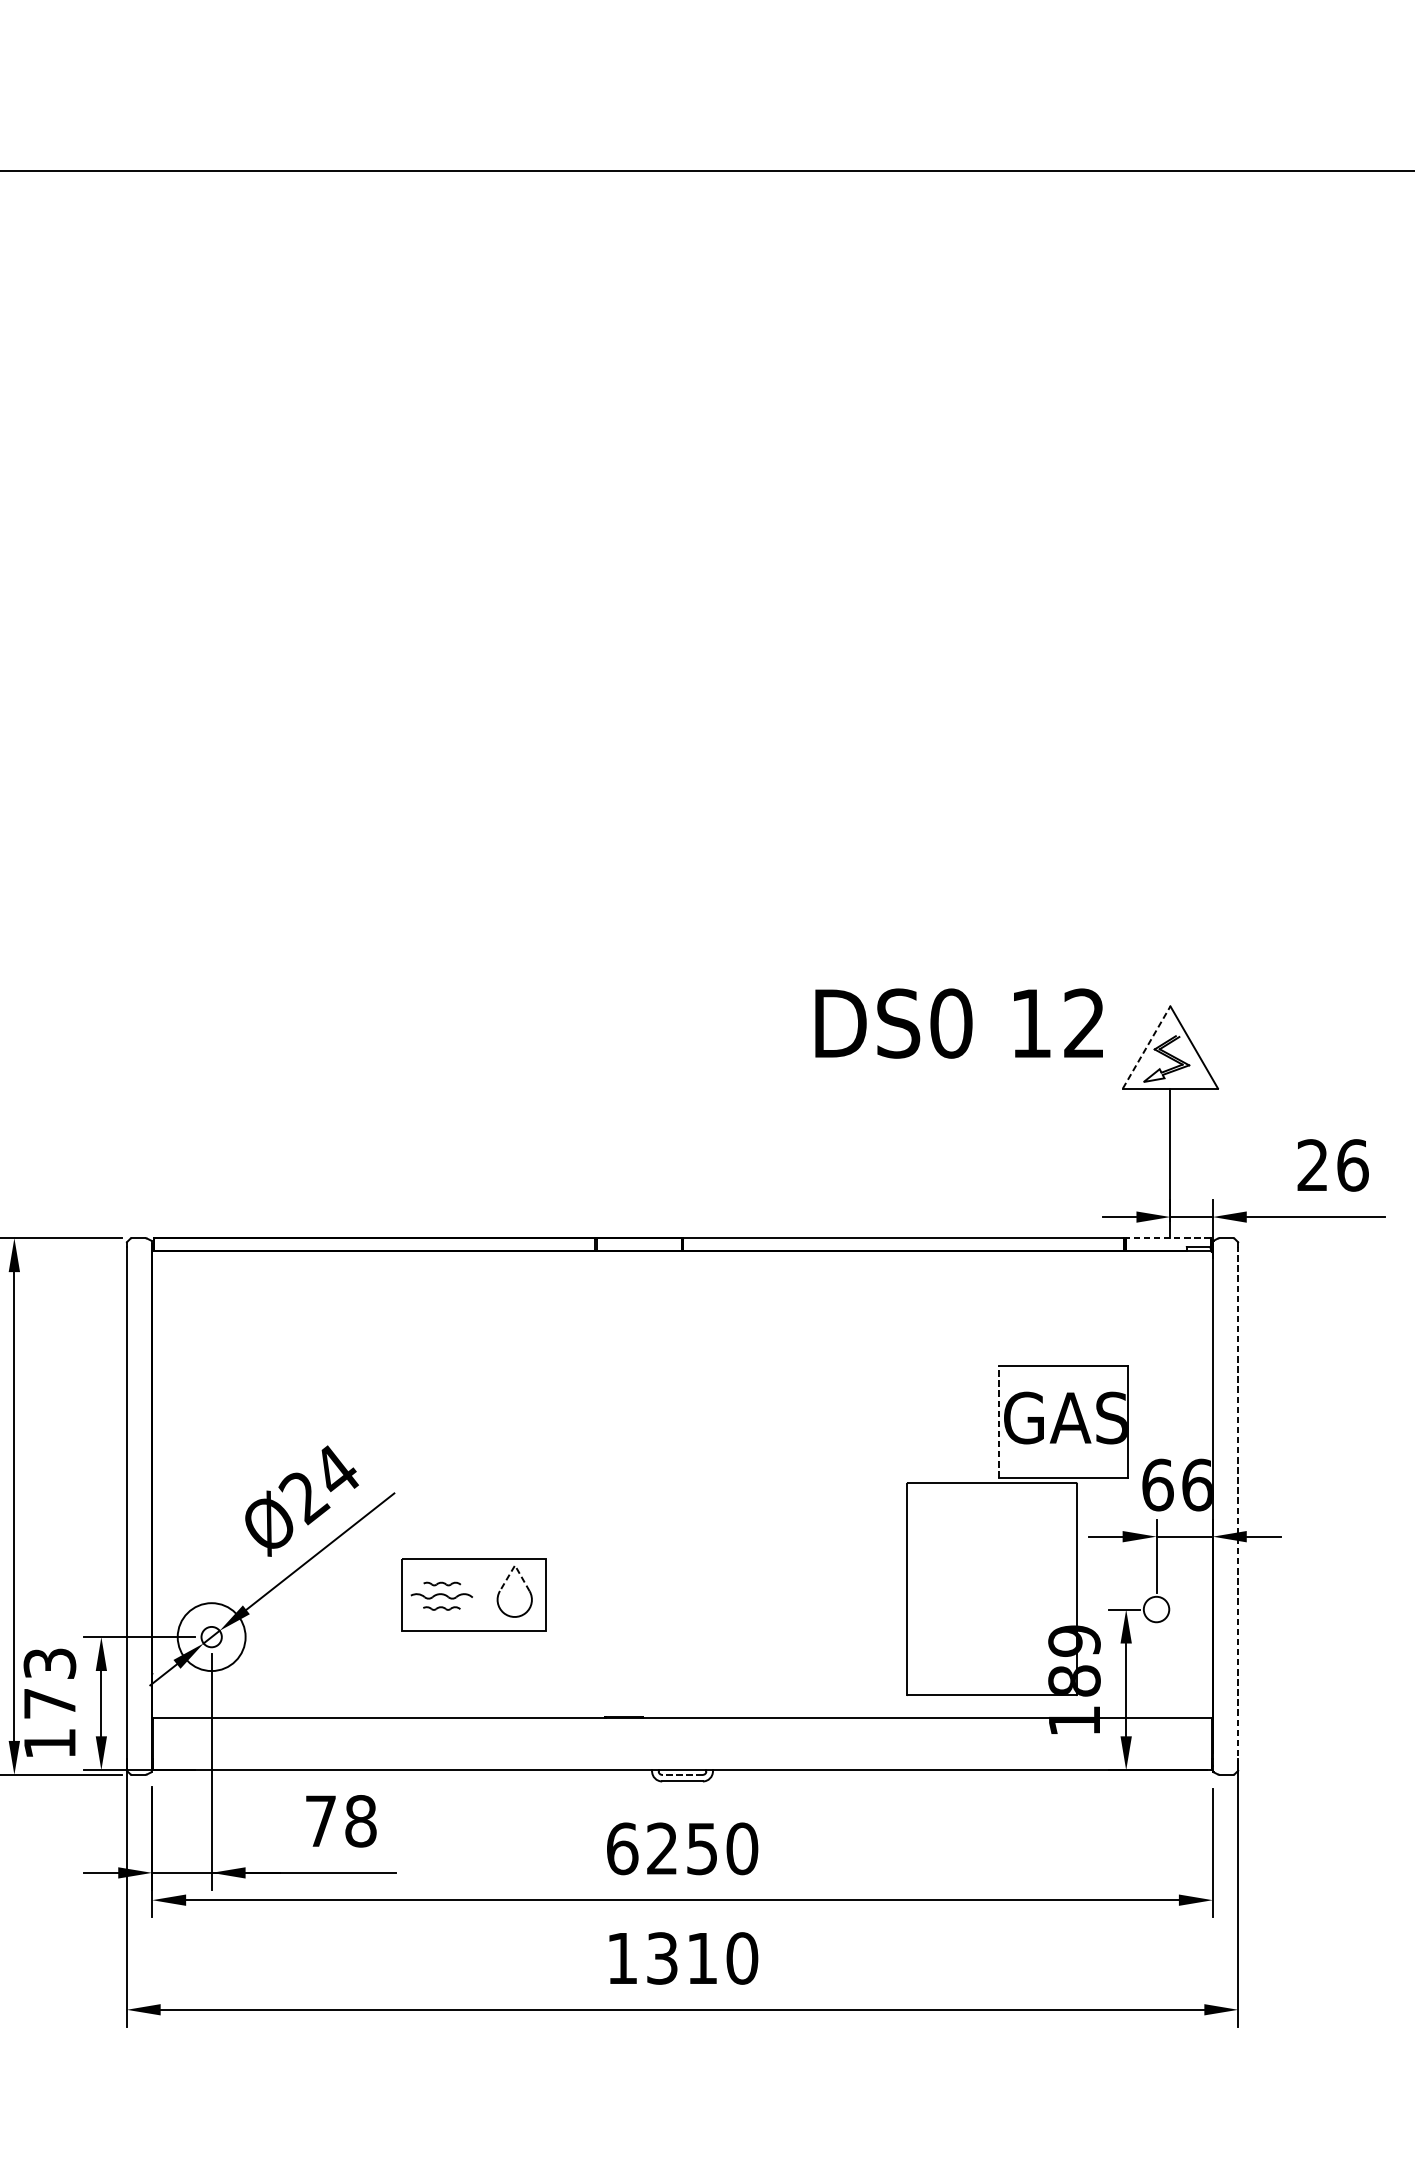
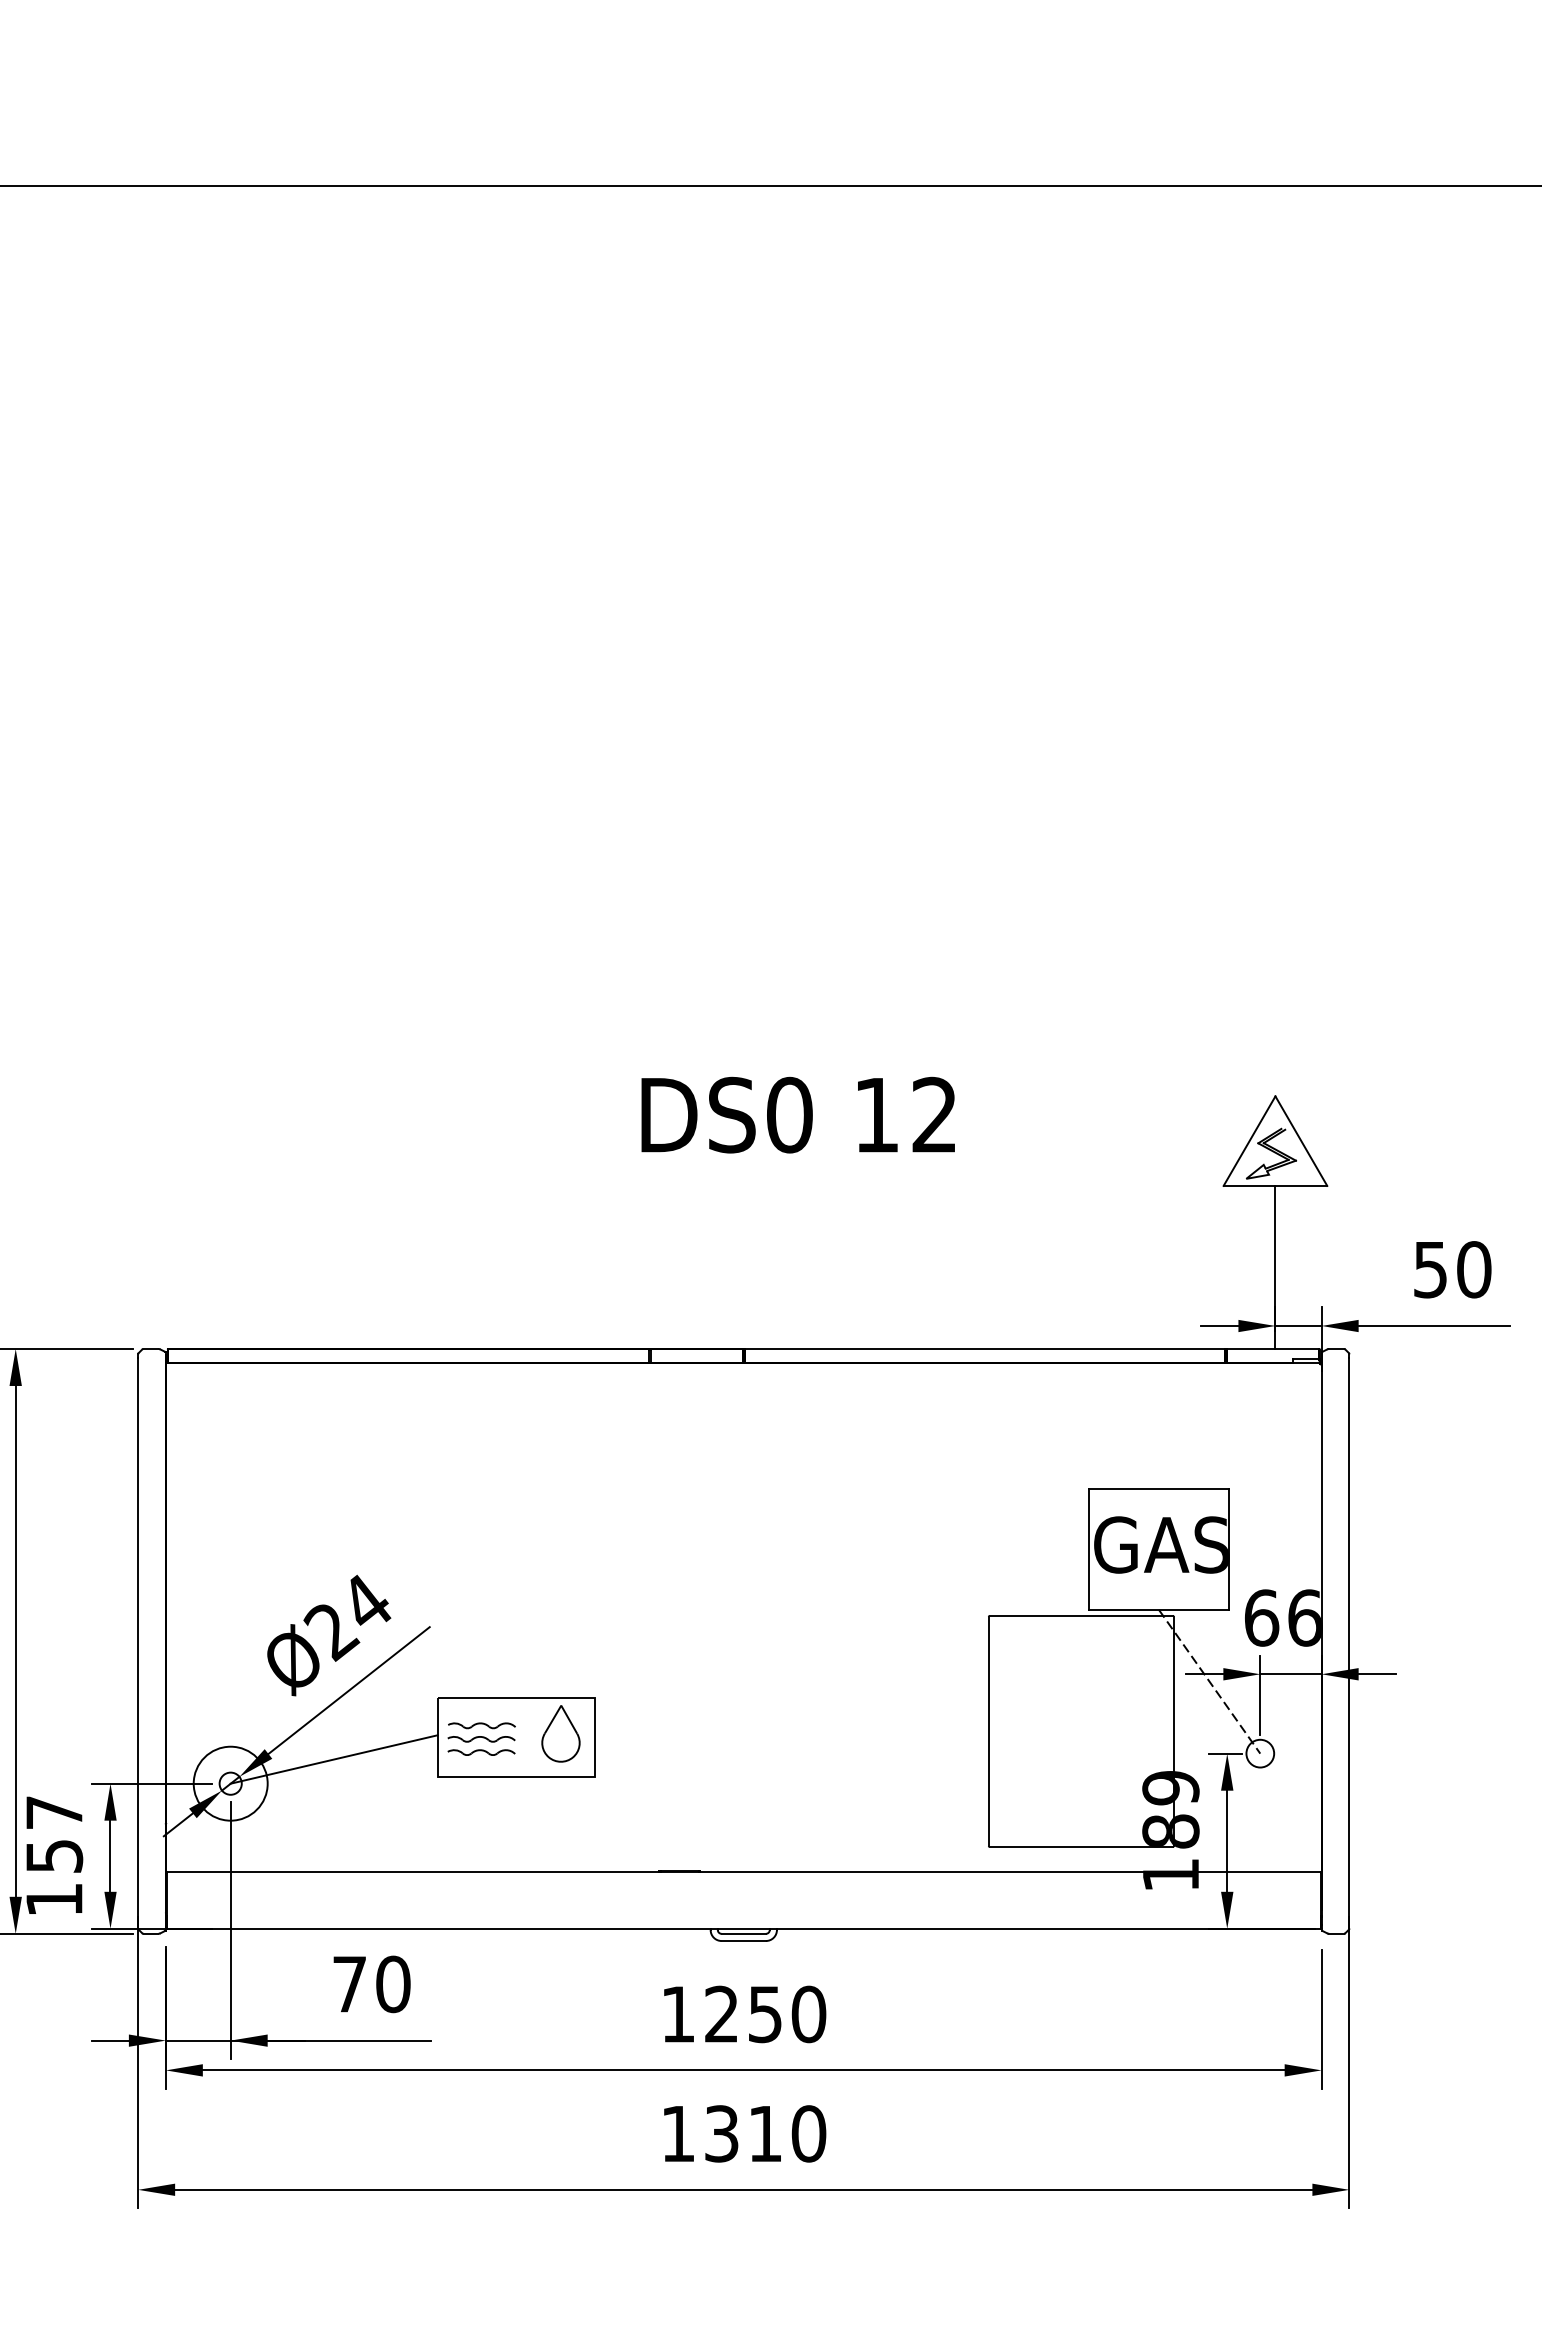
text: (958, 1022) -> (797, 1114), moved
line: (1146, 1047) -> (1249, 1141), dashed -> solid
text: (1332, 1165) -> (1452, 1269), 26 -> 50
line: (1167, 1238) -> (1272, 1349), dashed -> solid
line: (999, 1422) -> (1089, 1549), dashed -> solid
line: (1238, 1505) -> (1349, 1640), dashed -> solid
line: (1109, 1543) -> (1209, 1681), added
line: (515, 1565) -> (561, 1705), dashed -> solid
part: (441, 1583) -> (481, 1725), size x1.67
part: (441, 1608) -> (481, 1752), size x1.67
line: (306, 1614) -> (333, 1759), added
text: (49, 1683) -> (54, 1834), 173 -> 157
line: (682, 1774) -> (743, 1933), dashed -> solid
text: (361, 1821) -> (393, 1984), 78 -> 70
text: (622, 1848) -> (678, 2014), 6250 -> 1250

